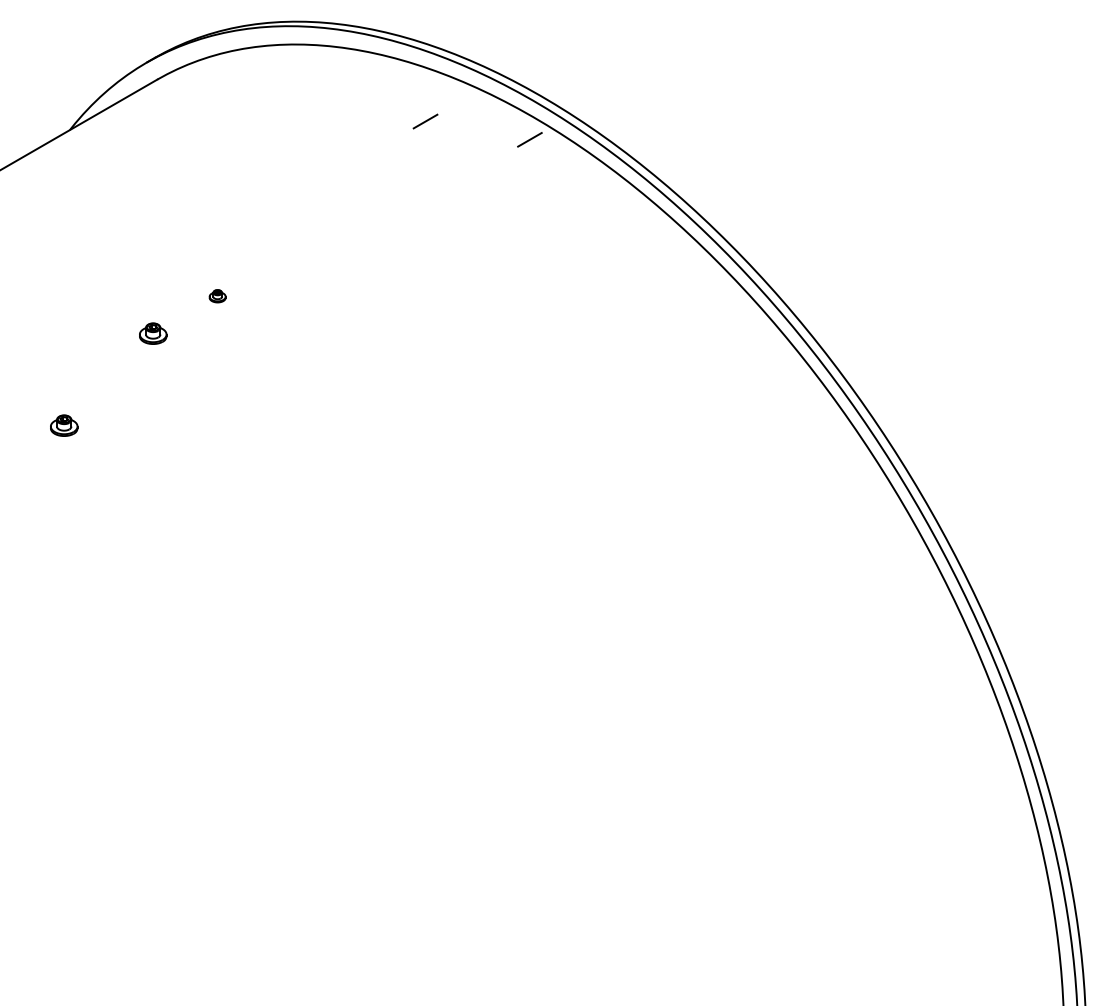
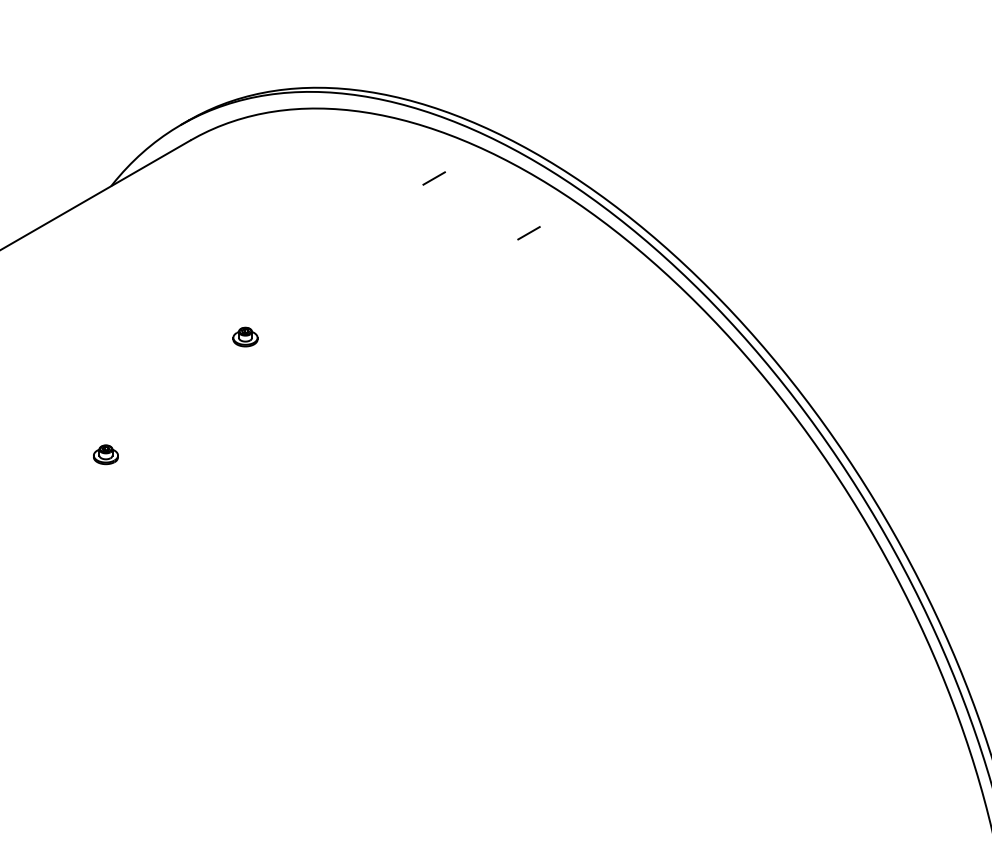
line: (529, 139) -> (528, 232), moved
part: (217, 296) -> (245, 337), size x1.67
part: (153, 333) -> (187, 371), removed

